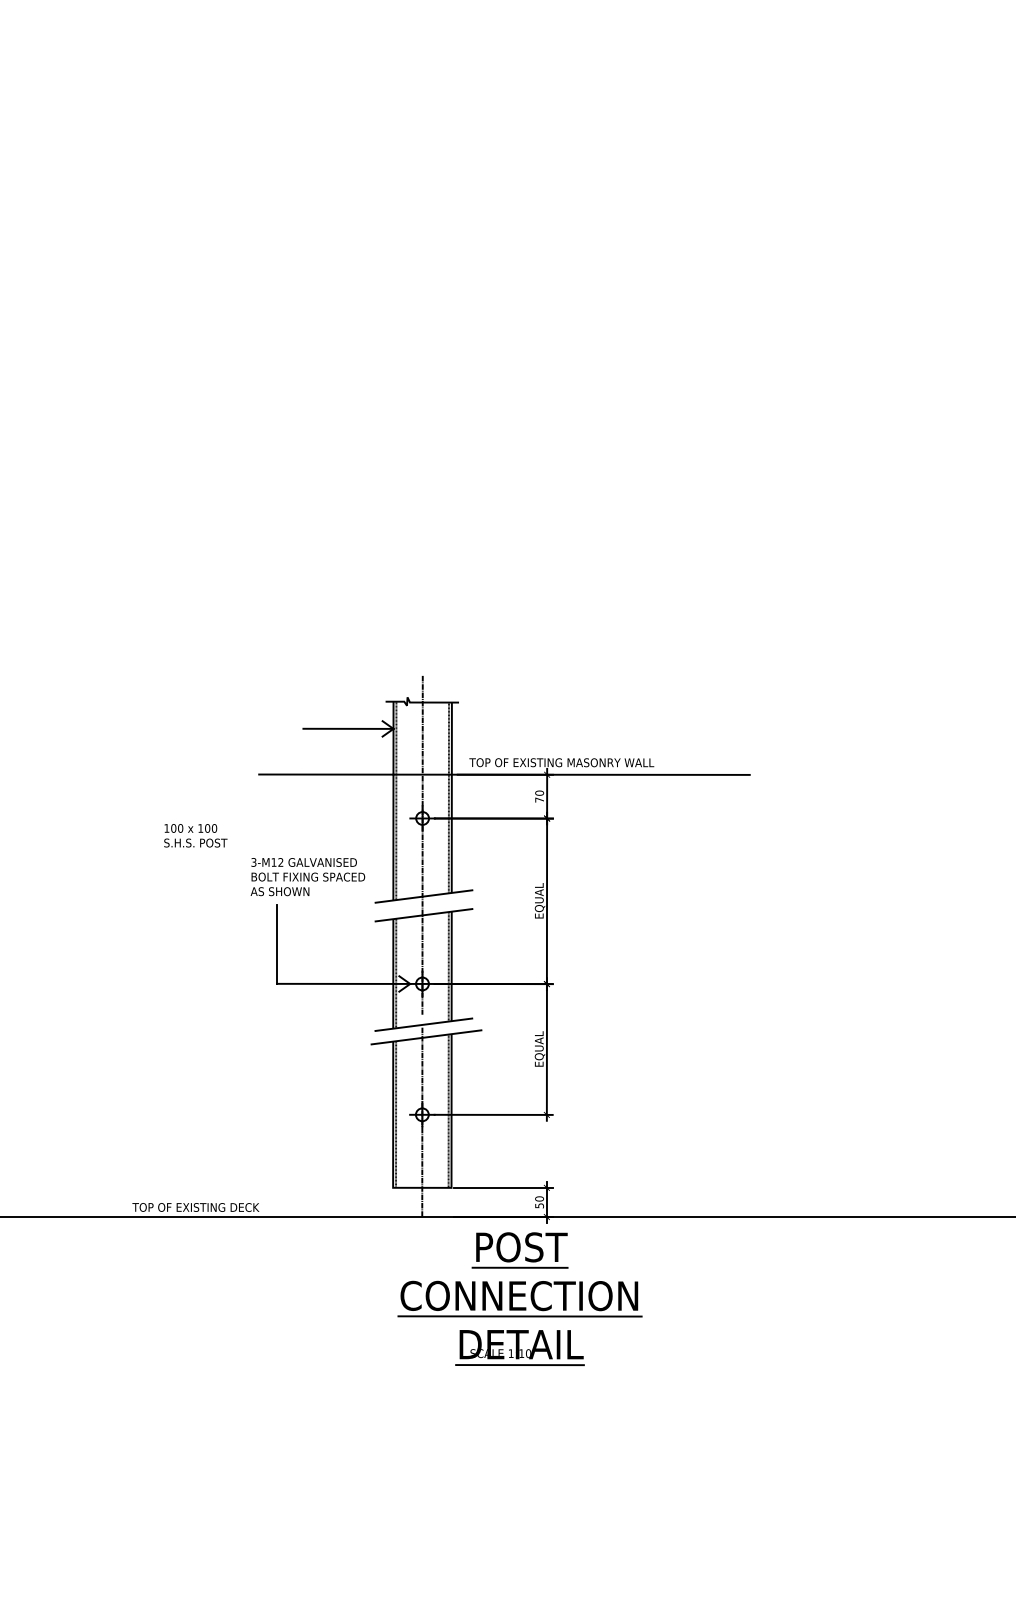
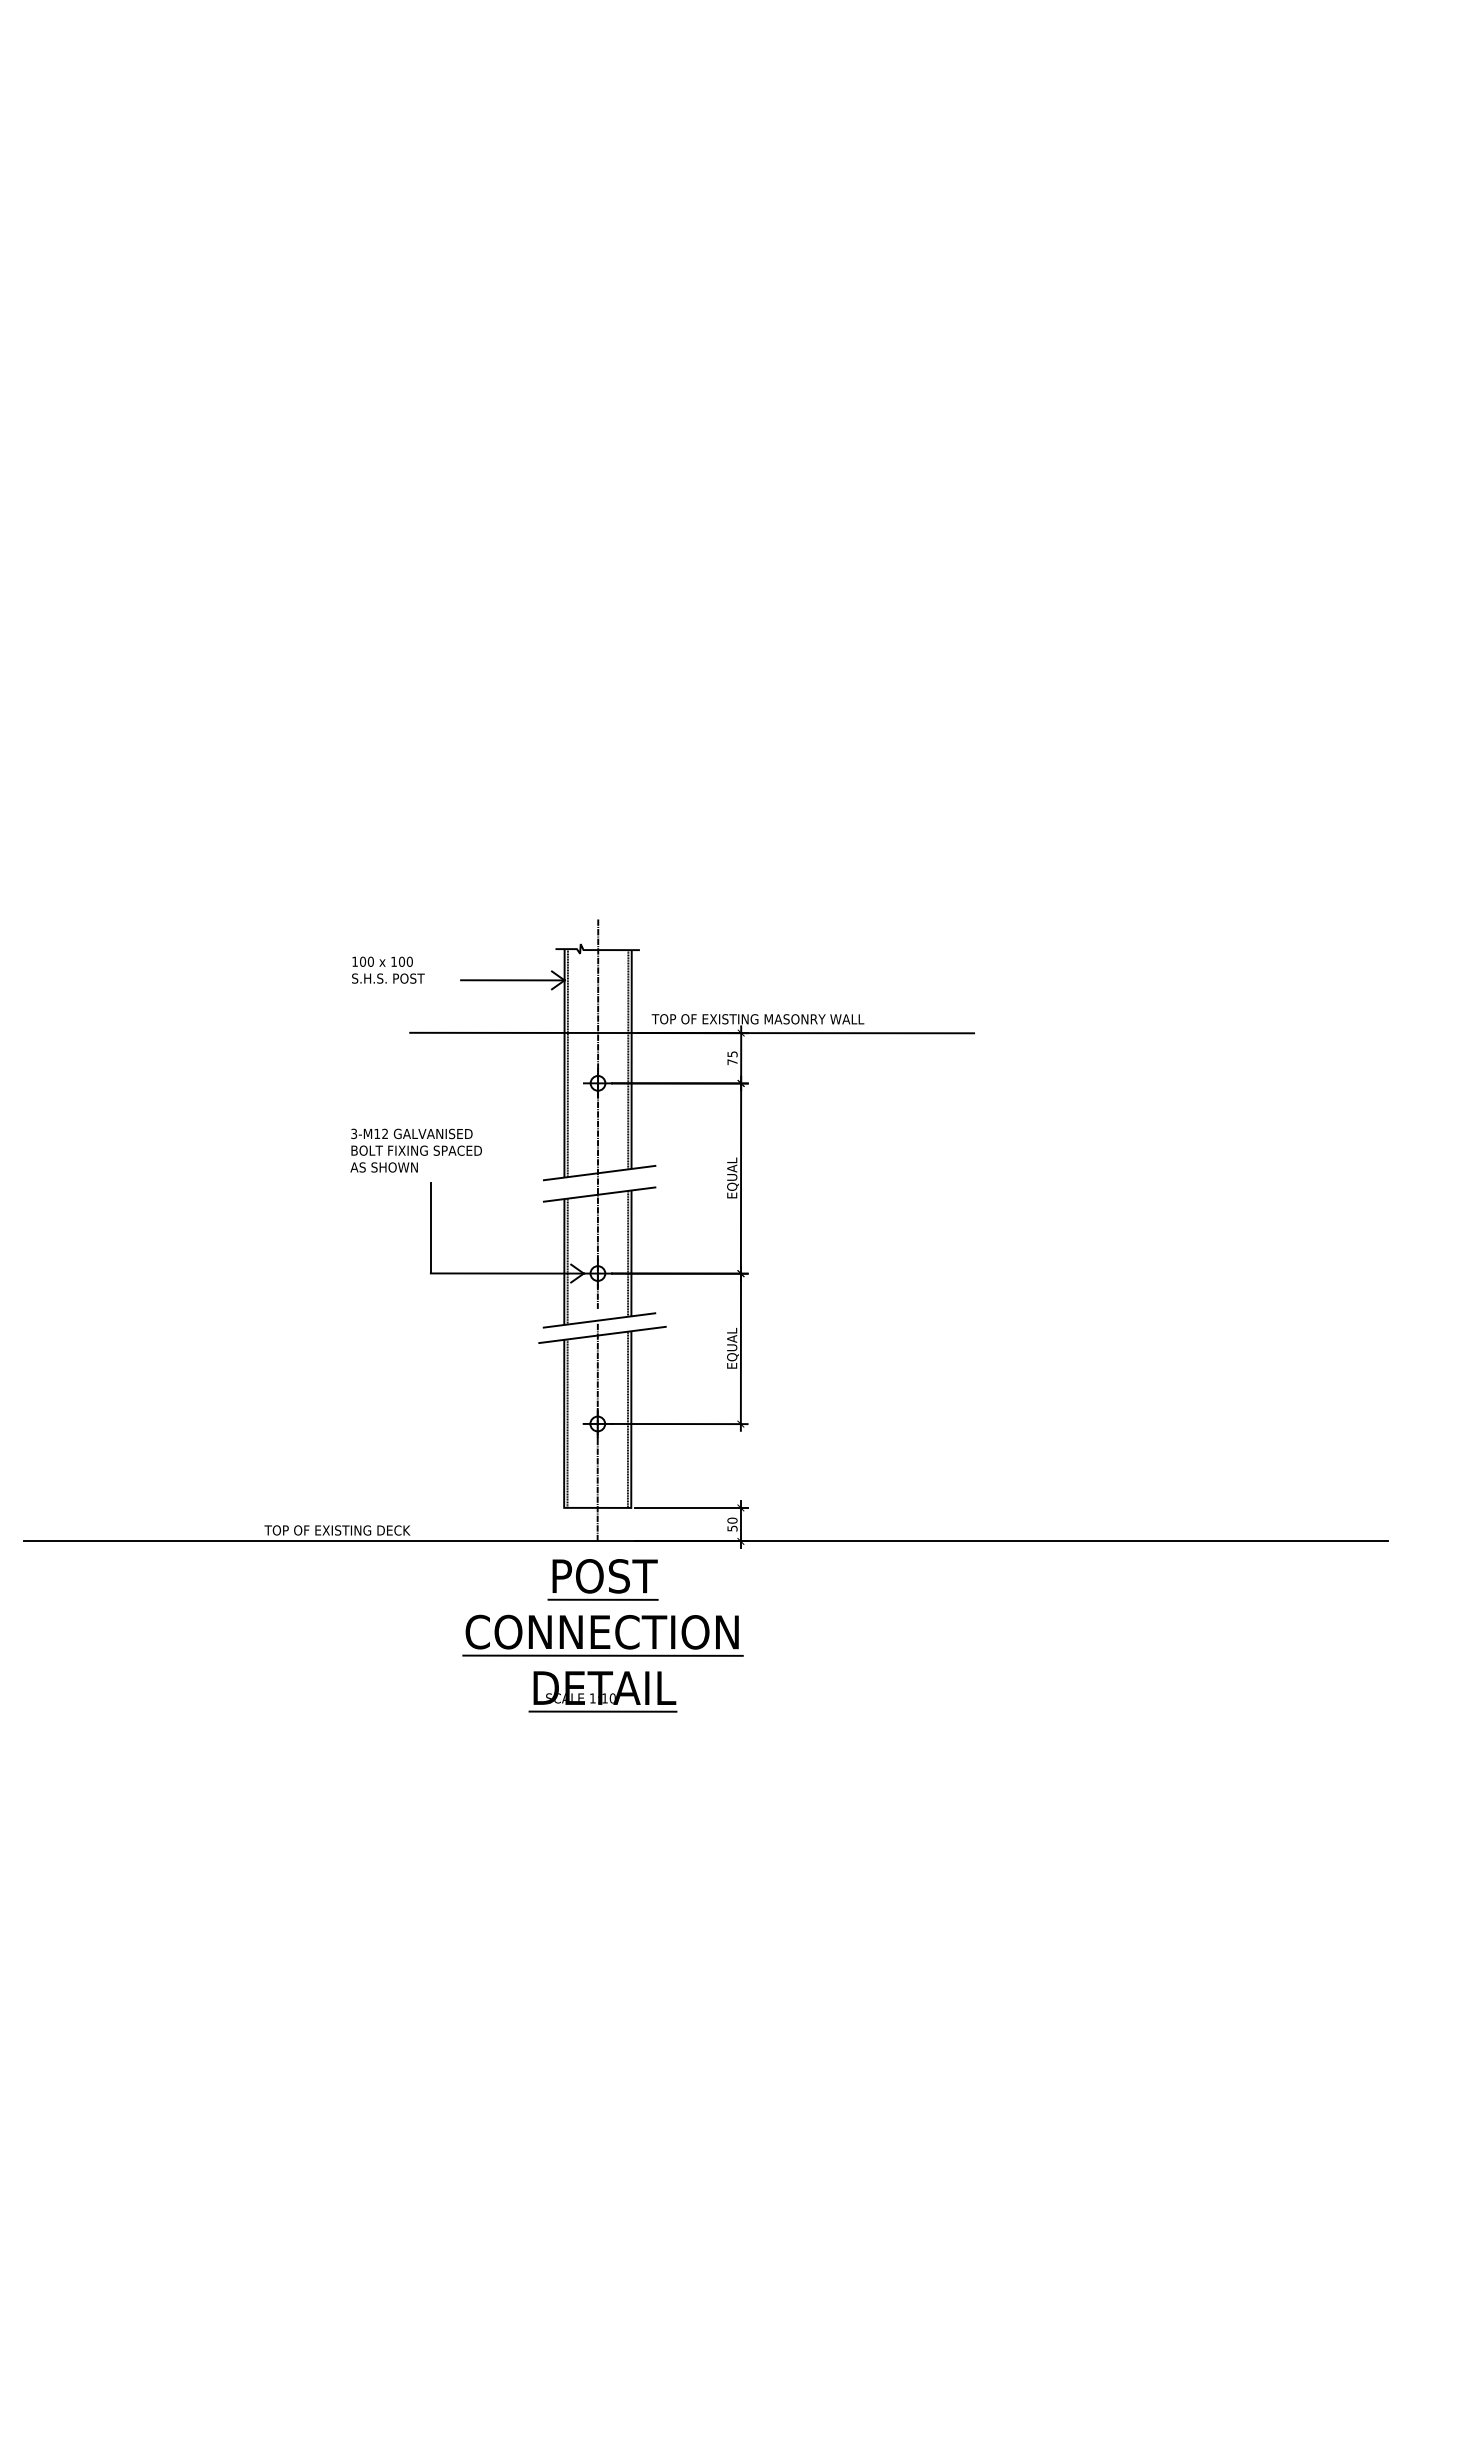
text: (539, 793) -> (732, 1054), 70 -> 75
text: (195, 835) -> (388, 969), moved
text: (307, 876) -> (415, 1150), moved
part: (519, 1298) -> (602, 1635), moved

